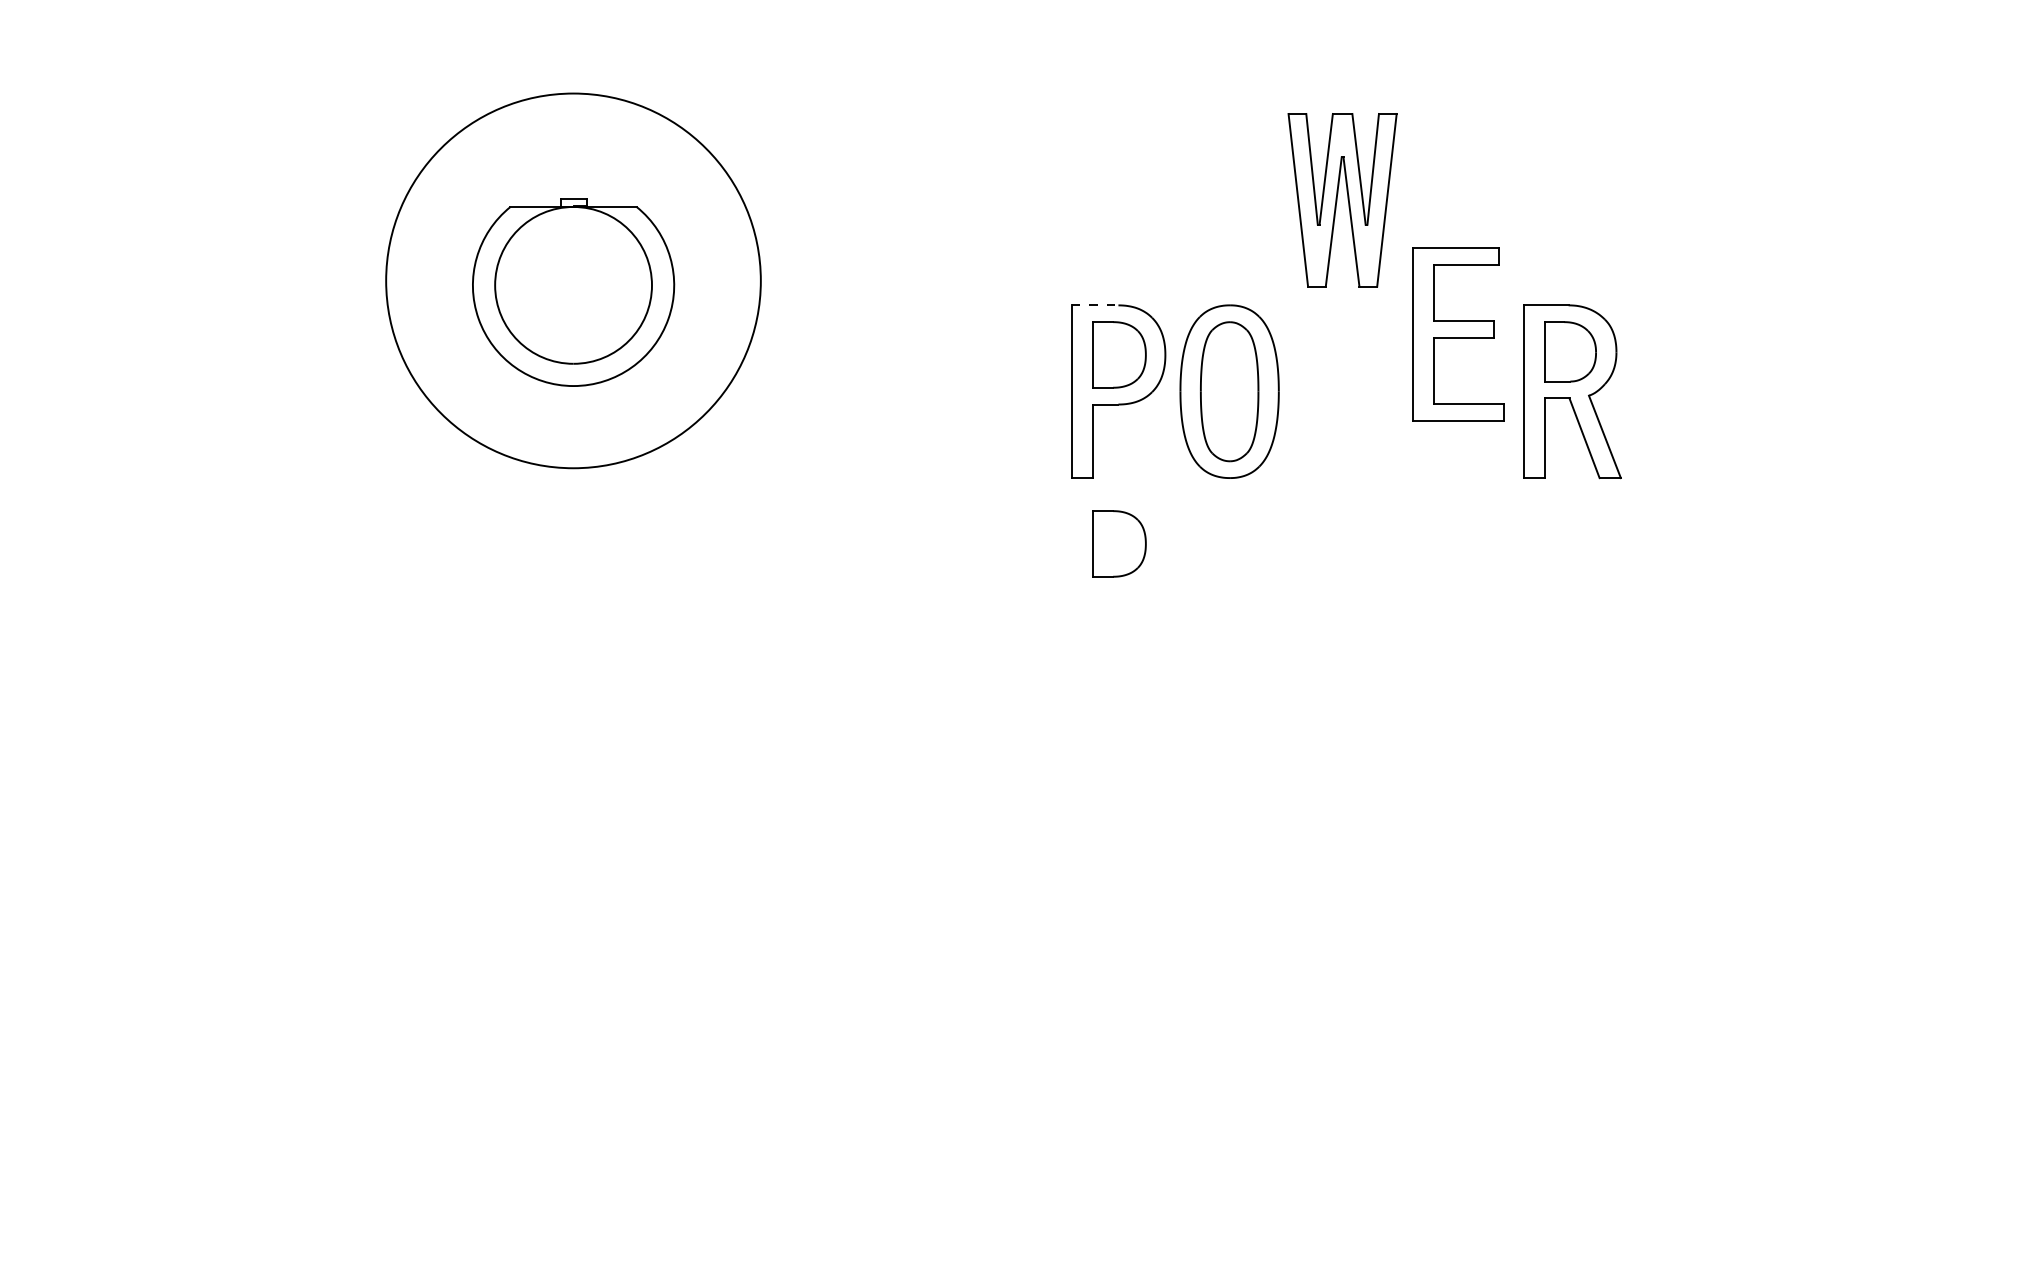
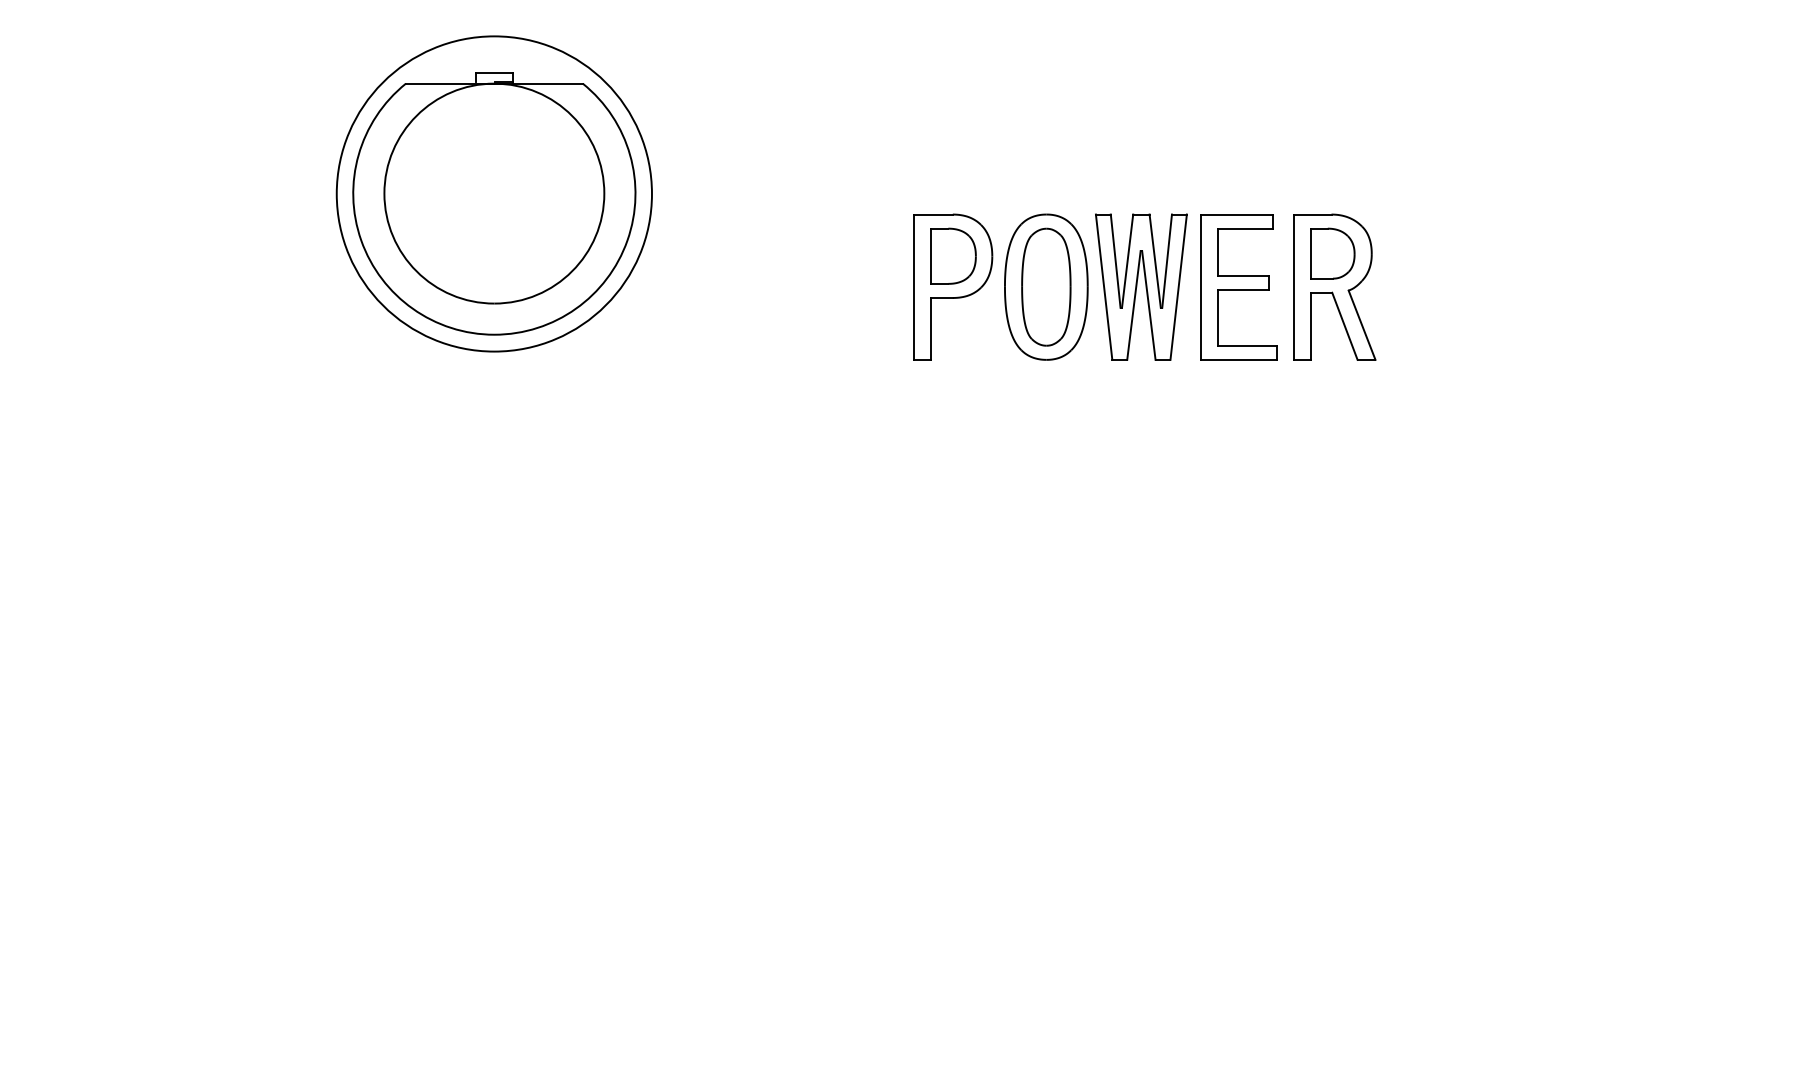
part: (1342, 199) -> (1141, 286), moved
part: (573, 292) -> (494, 203), size x1.67
line: (1095, 305) -> (933, 214), dashed -> solid
part: (1458, 335) -> (1238, 287), moved
part: (1119, 543) -> (953, 414), removed

